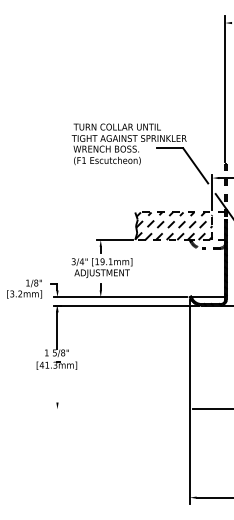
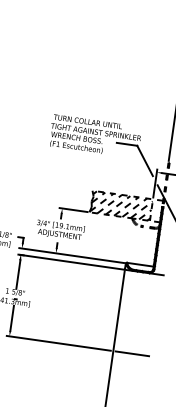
line: (57, 386) -> (12, 318), added
line: (119, 409) -> (58, 343), added

